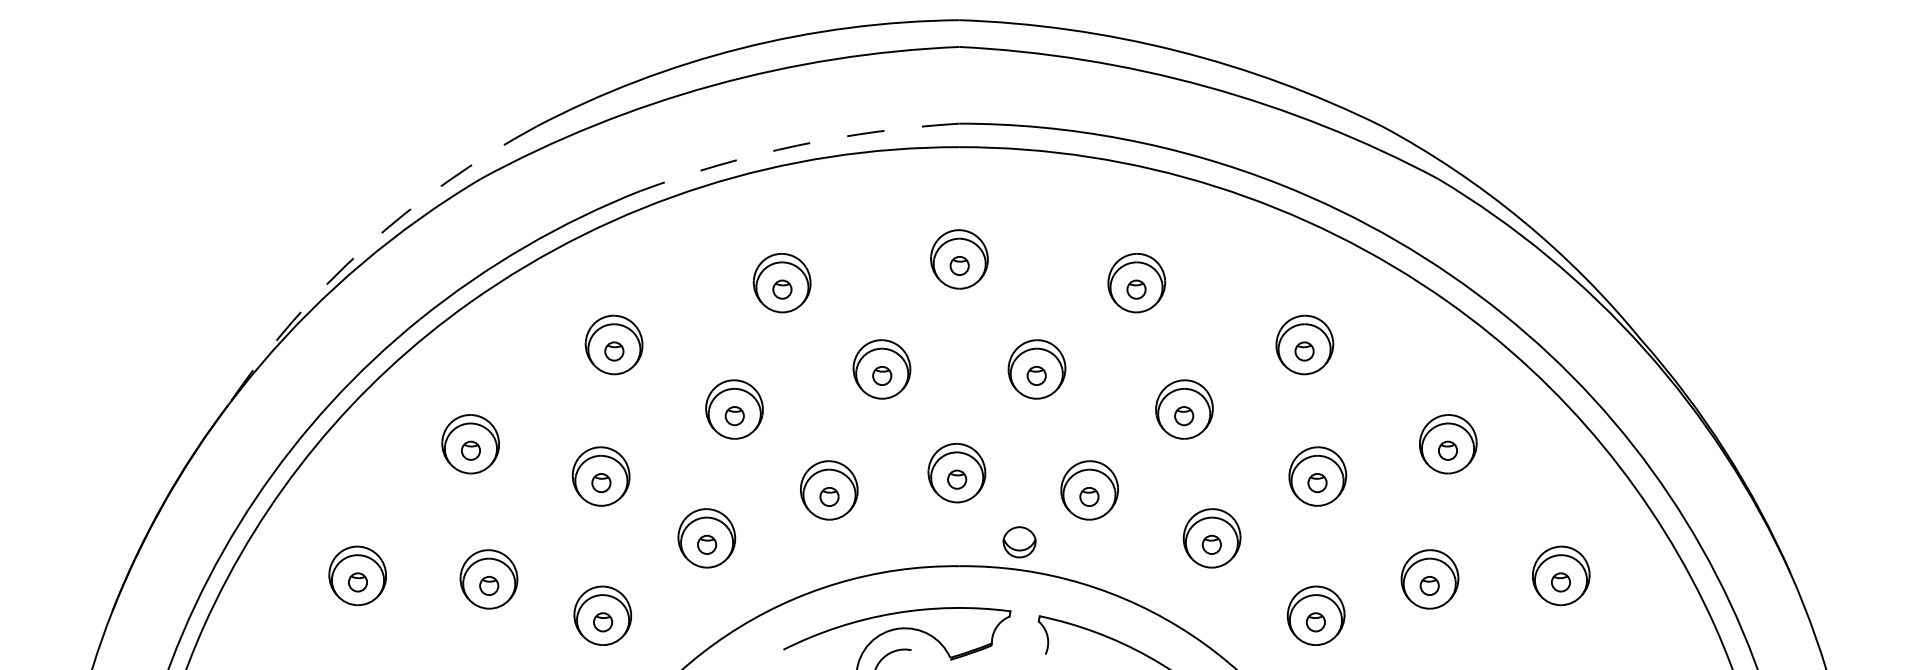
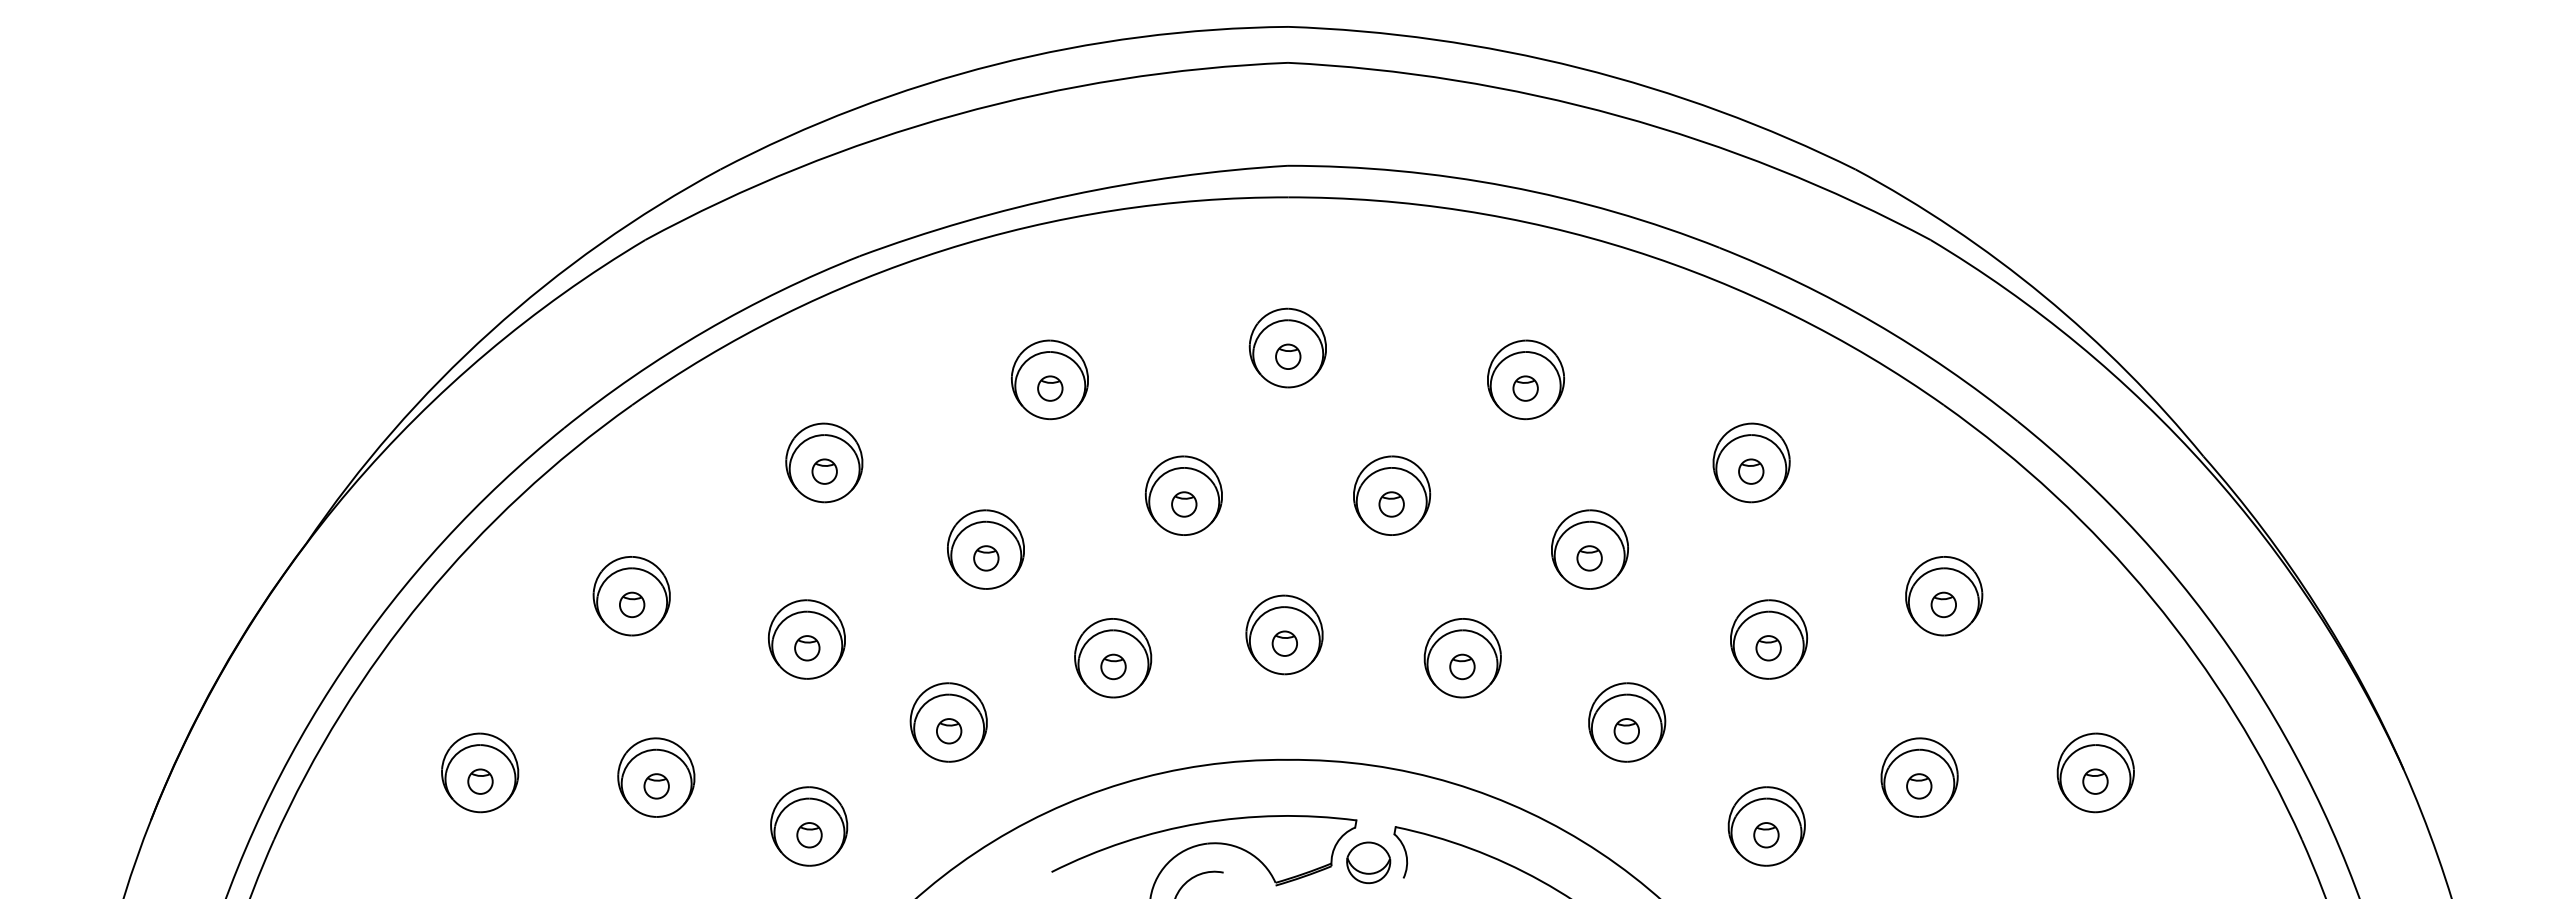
arc: (797, 145) -> (1070, 195), dashed -> solid
arc: (365, 247) -> (490, 331), dashed -> solid
part: (1019, 542) -> (1368, 862), moved

